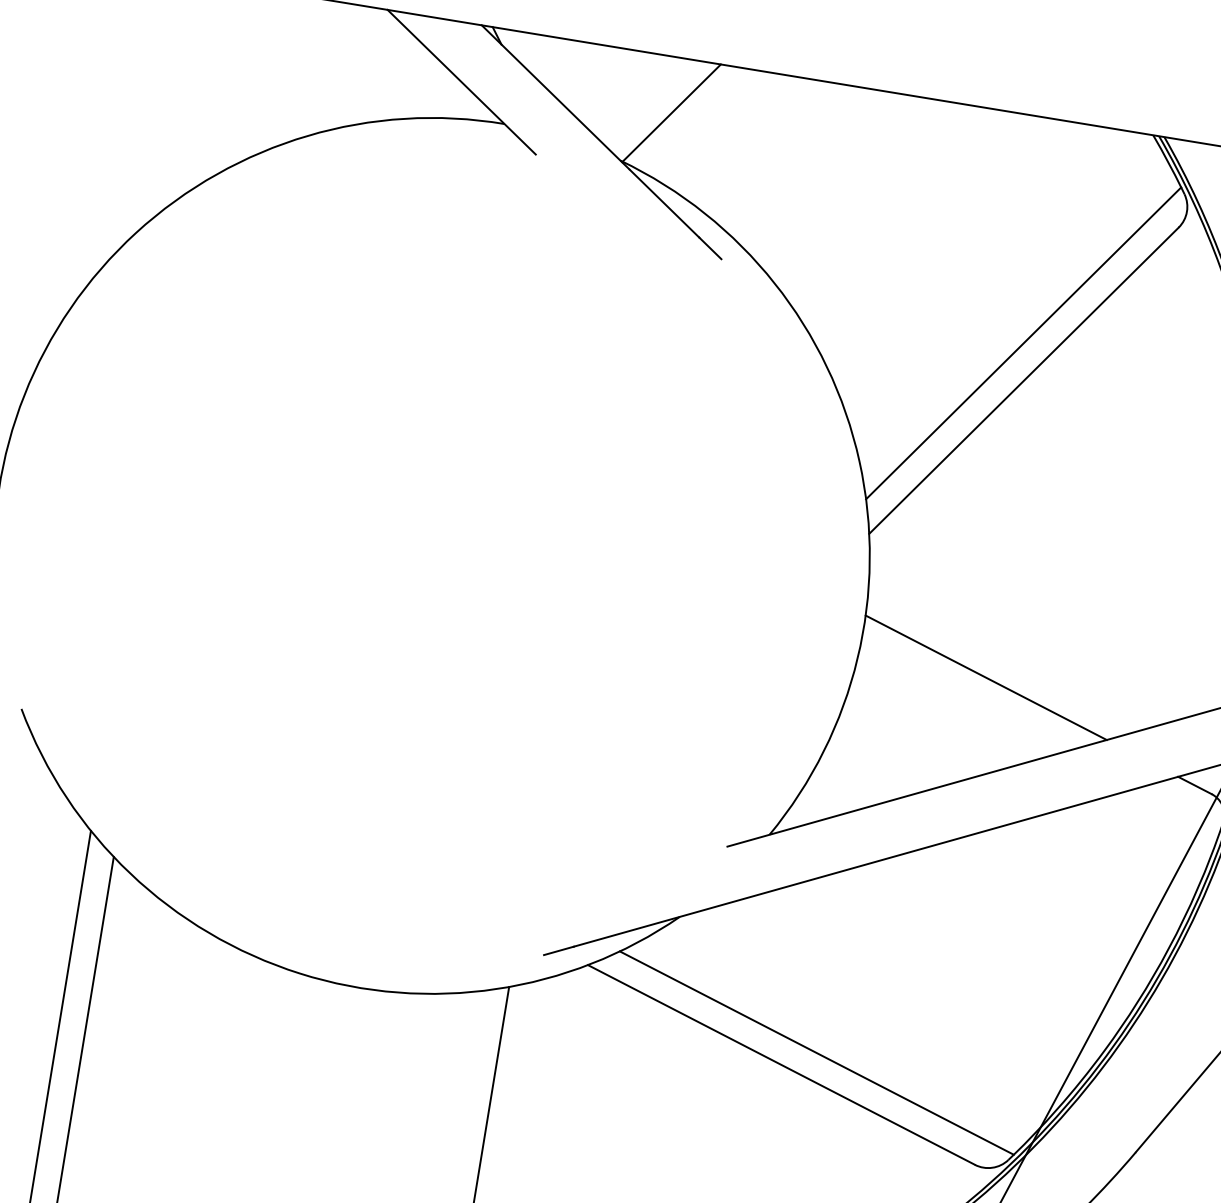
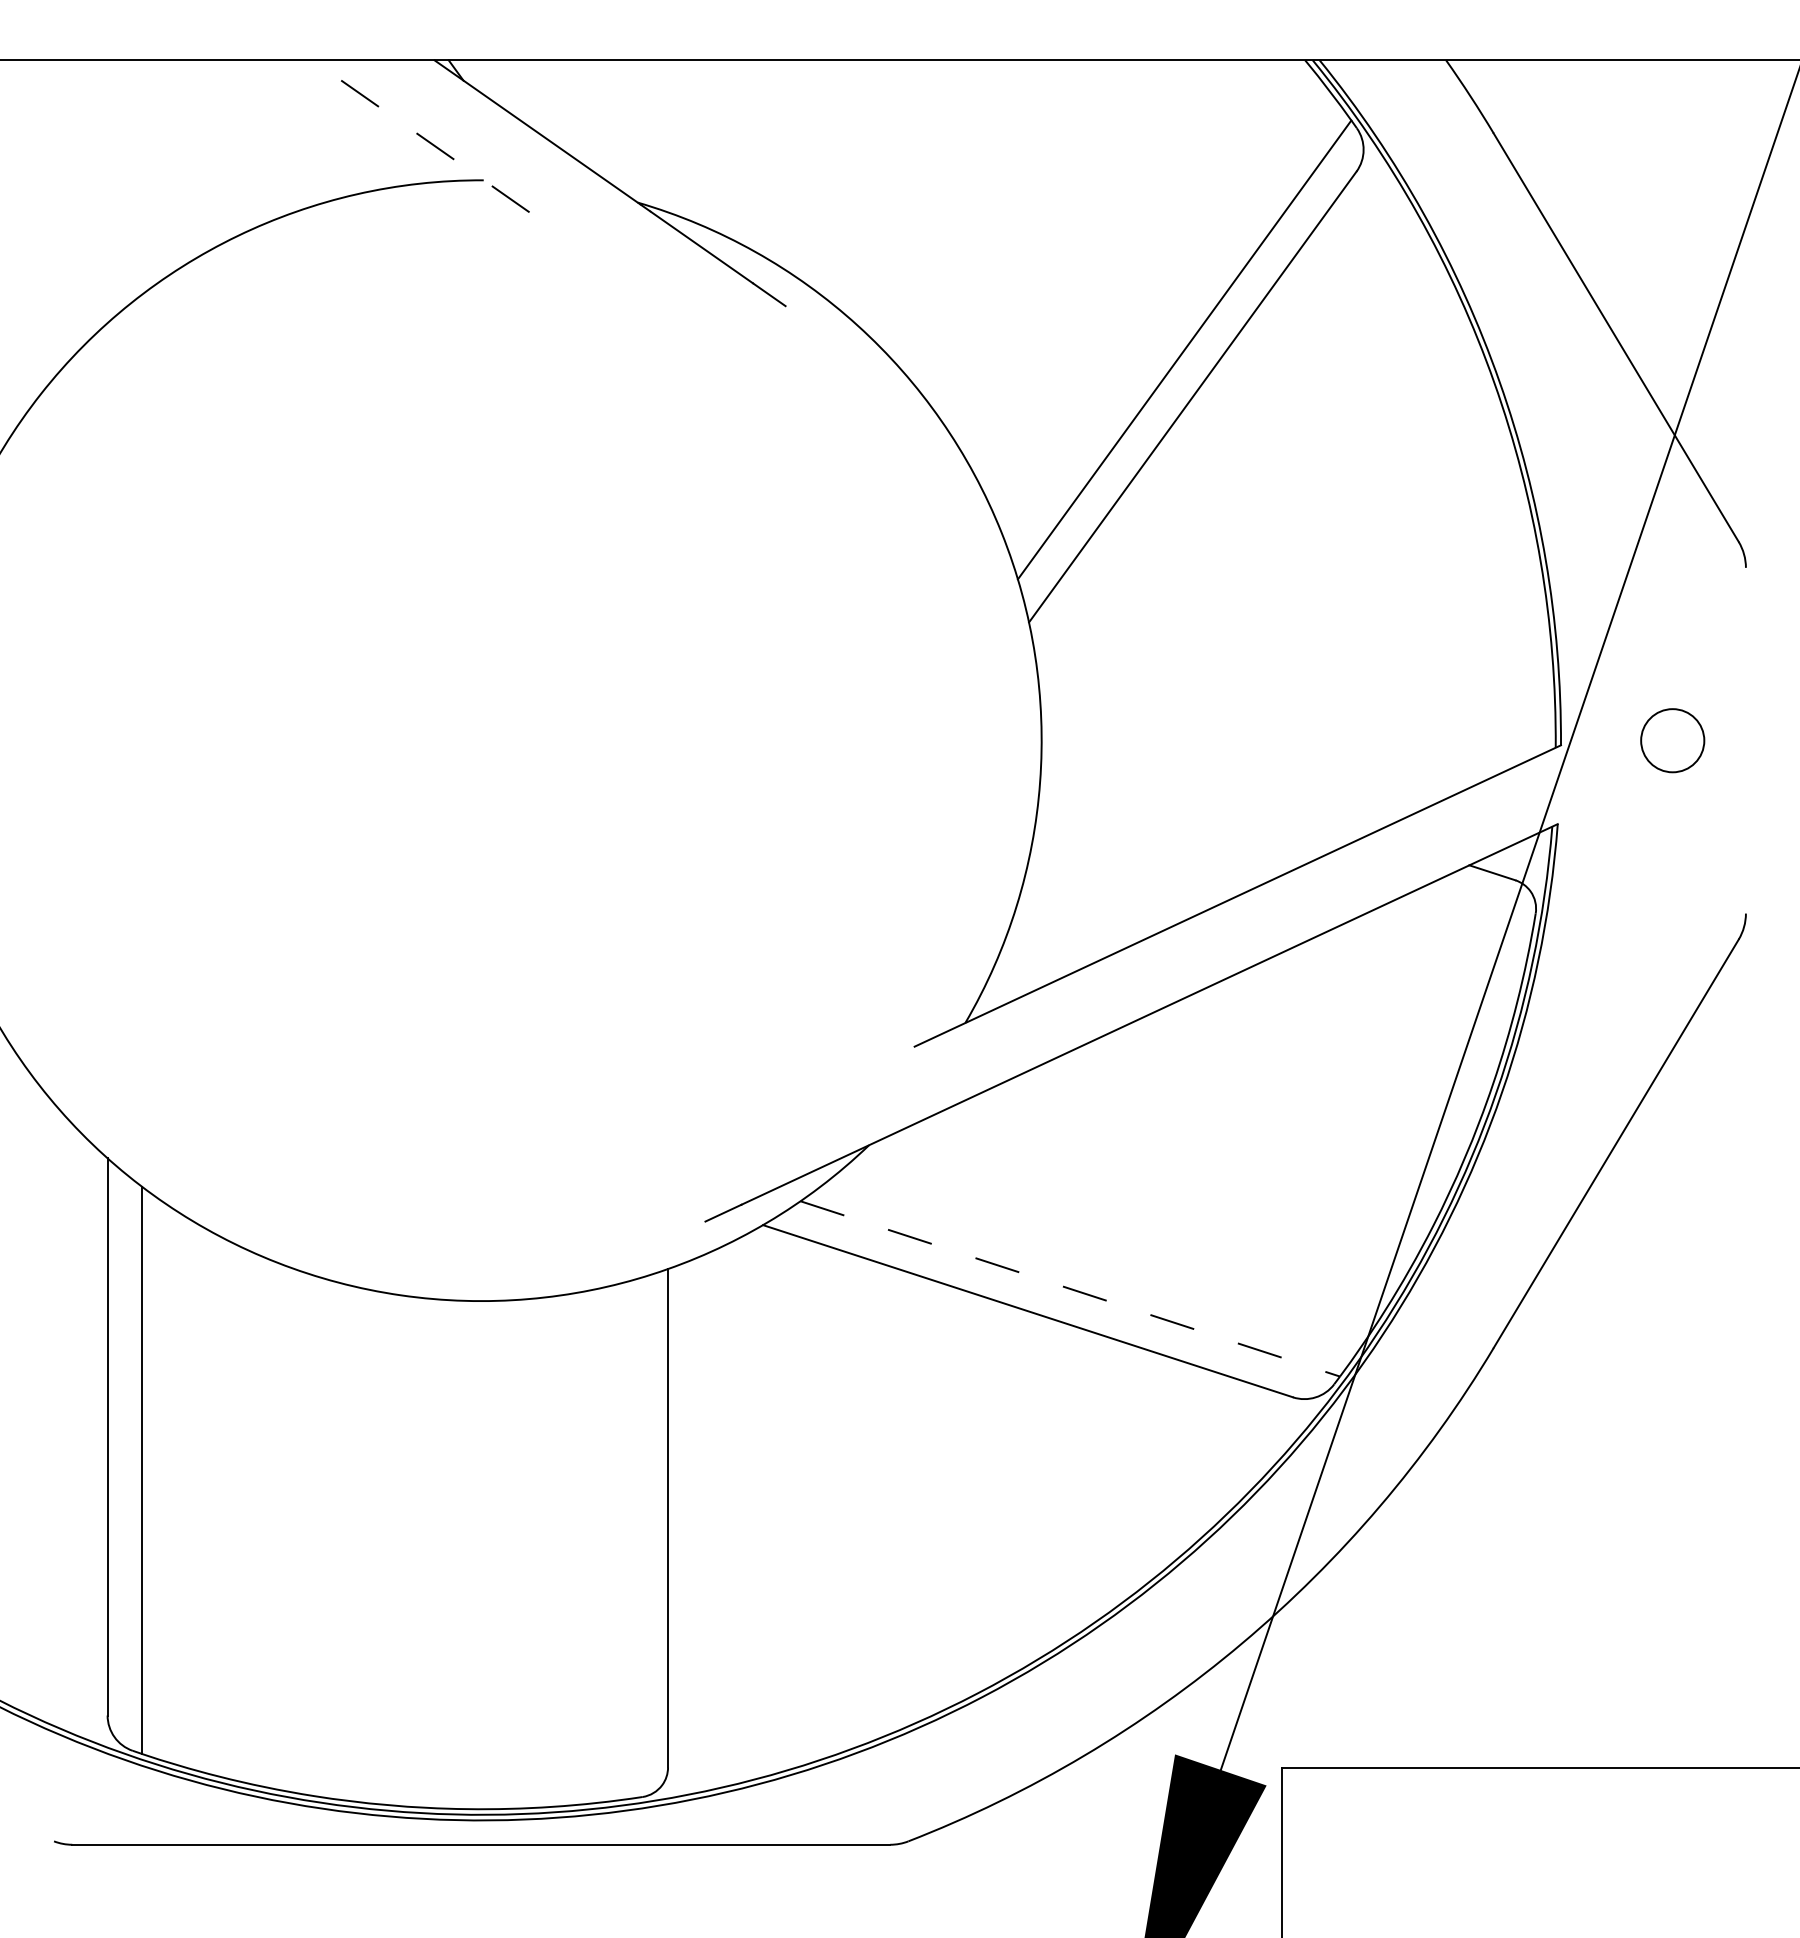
line: (462, 82) -> (421, 136), solid -> dashed
line: (671, 112) -> (692, 131), removed
line: (986, 677) -> (1206, 779), removed
line: (817, 1052) -> (1070, 1288), solid -> dashed

